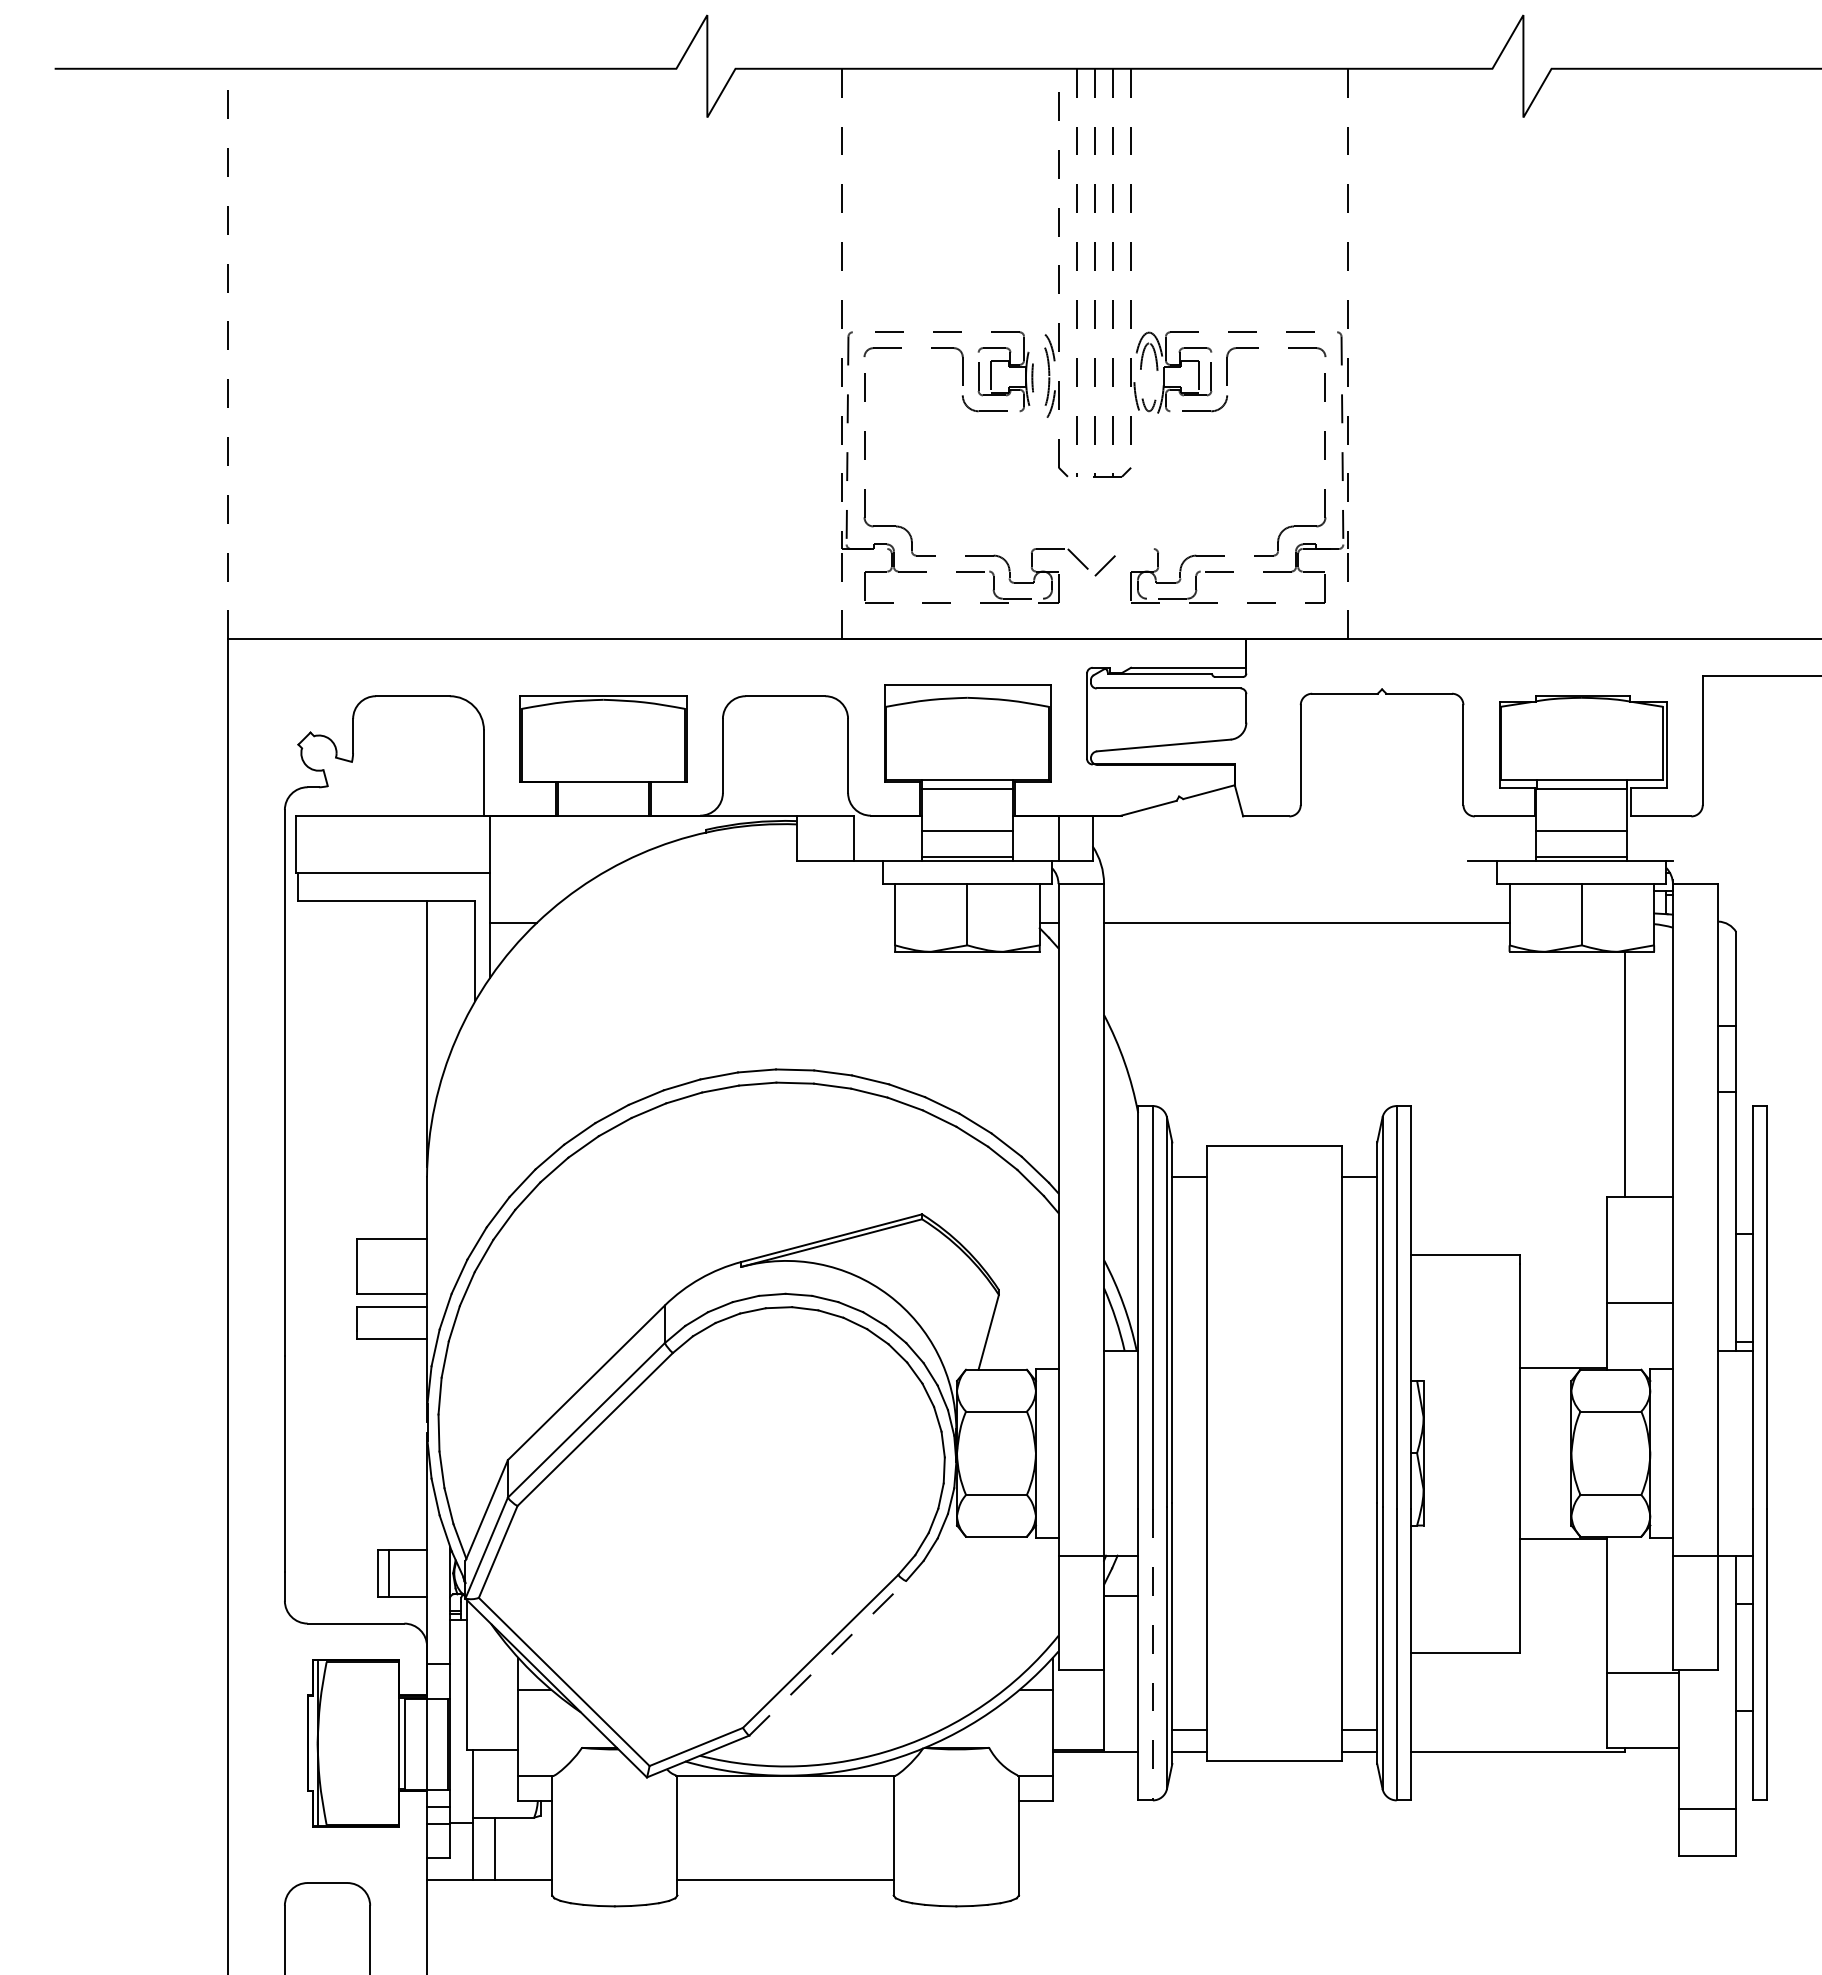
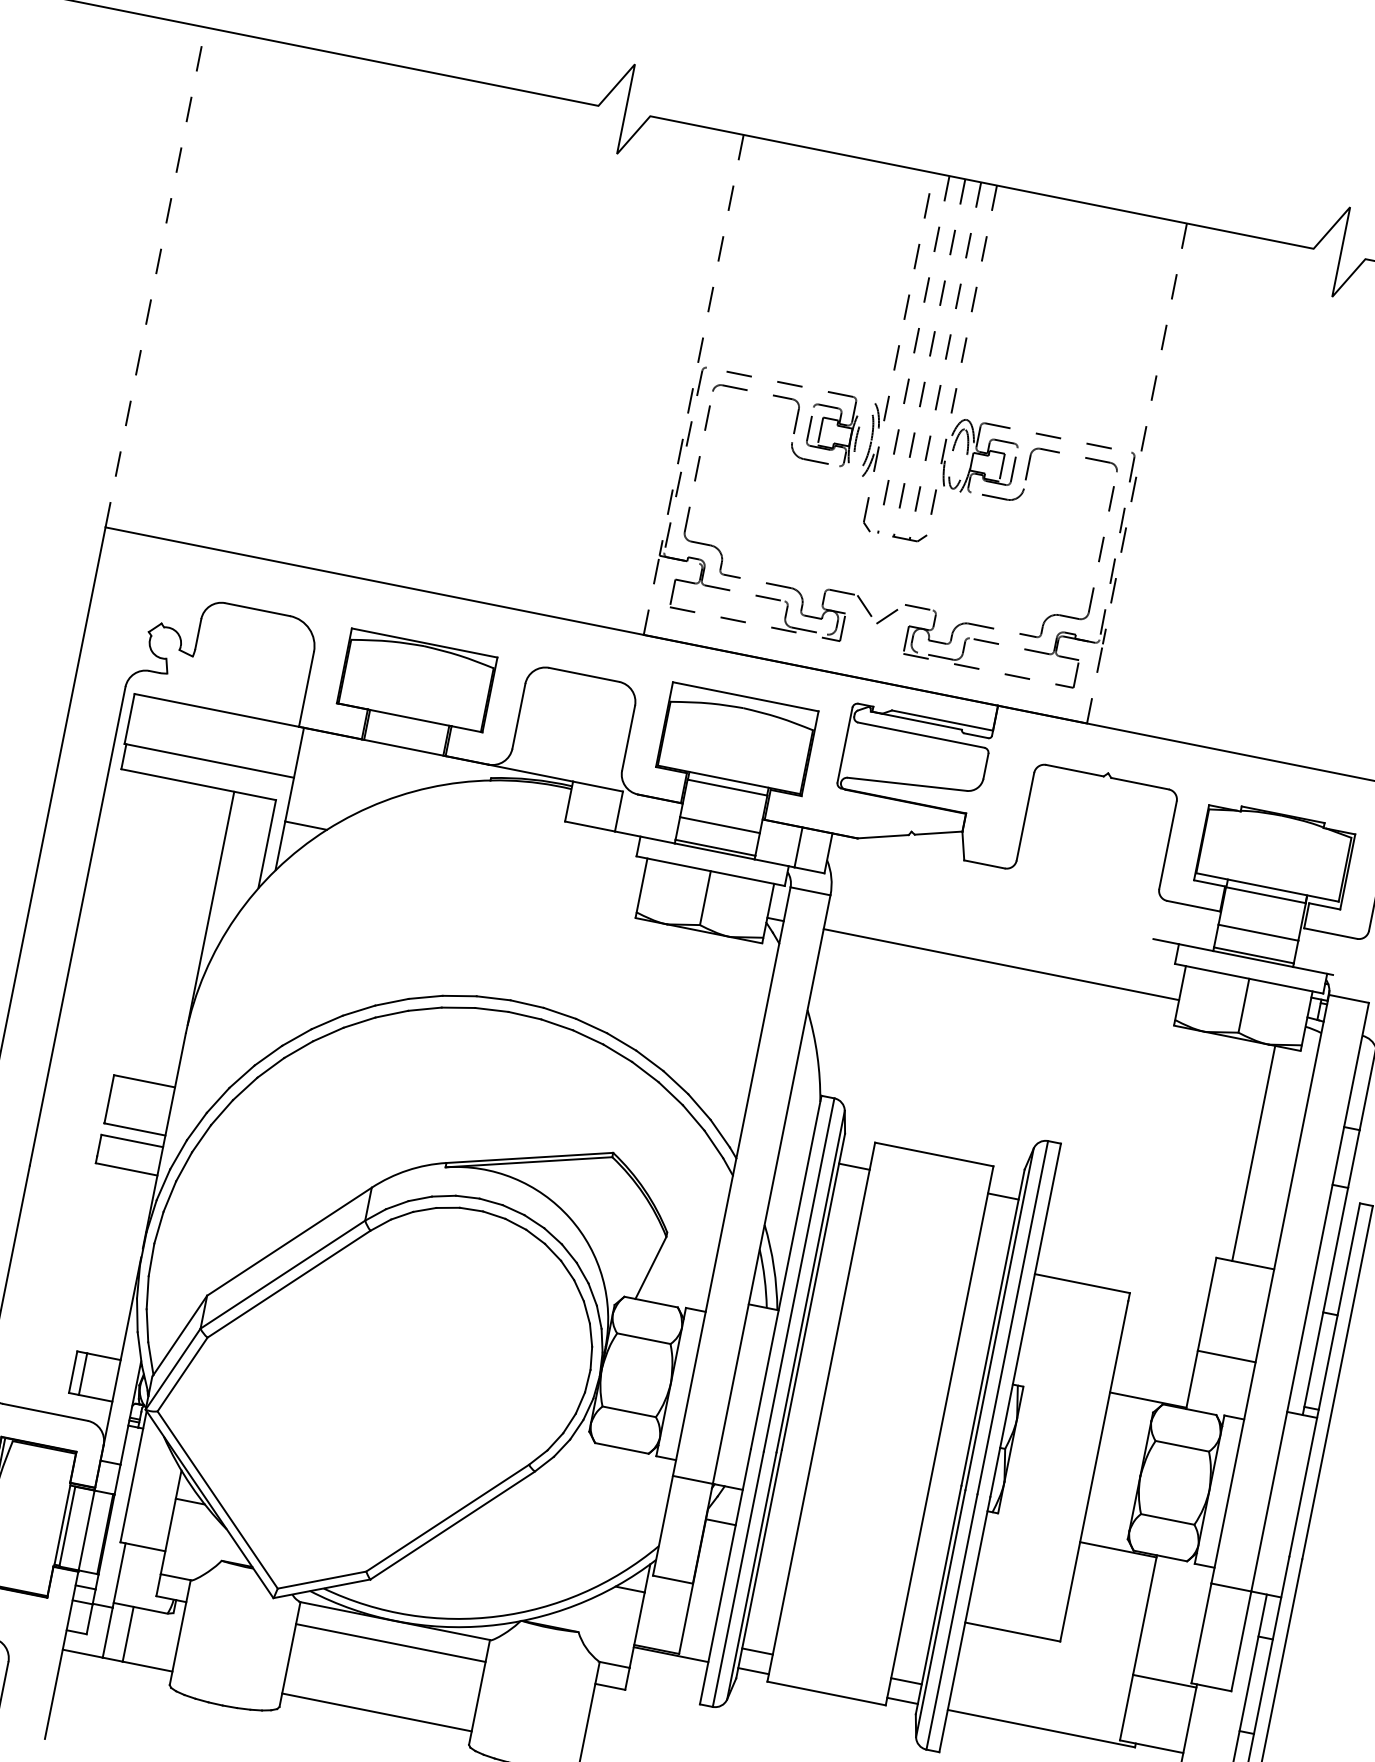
line: (1137, 549) -> (918, 607), added
line: (1152, 1654) -> (738, 1578), dashed -> solid
line: (828, 1658) -> (453, 1525), dashed -> solid
line: (785, 1800) -> (390, 1642), added

